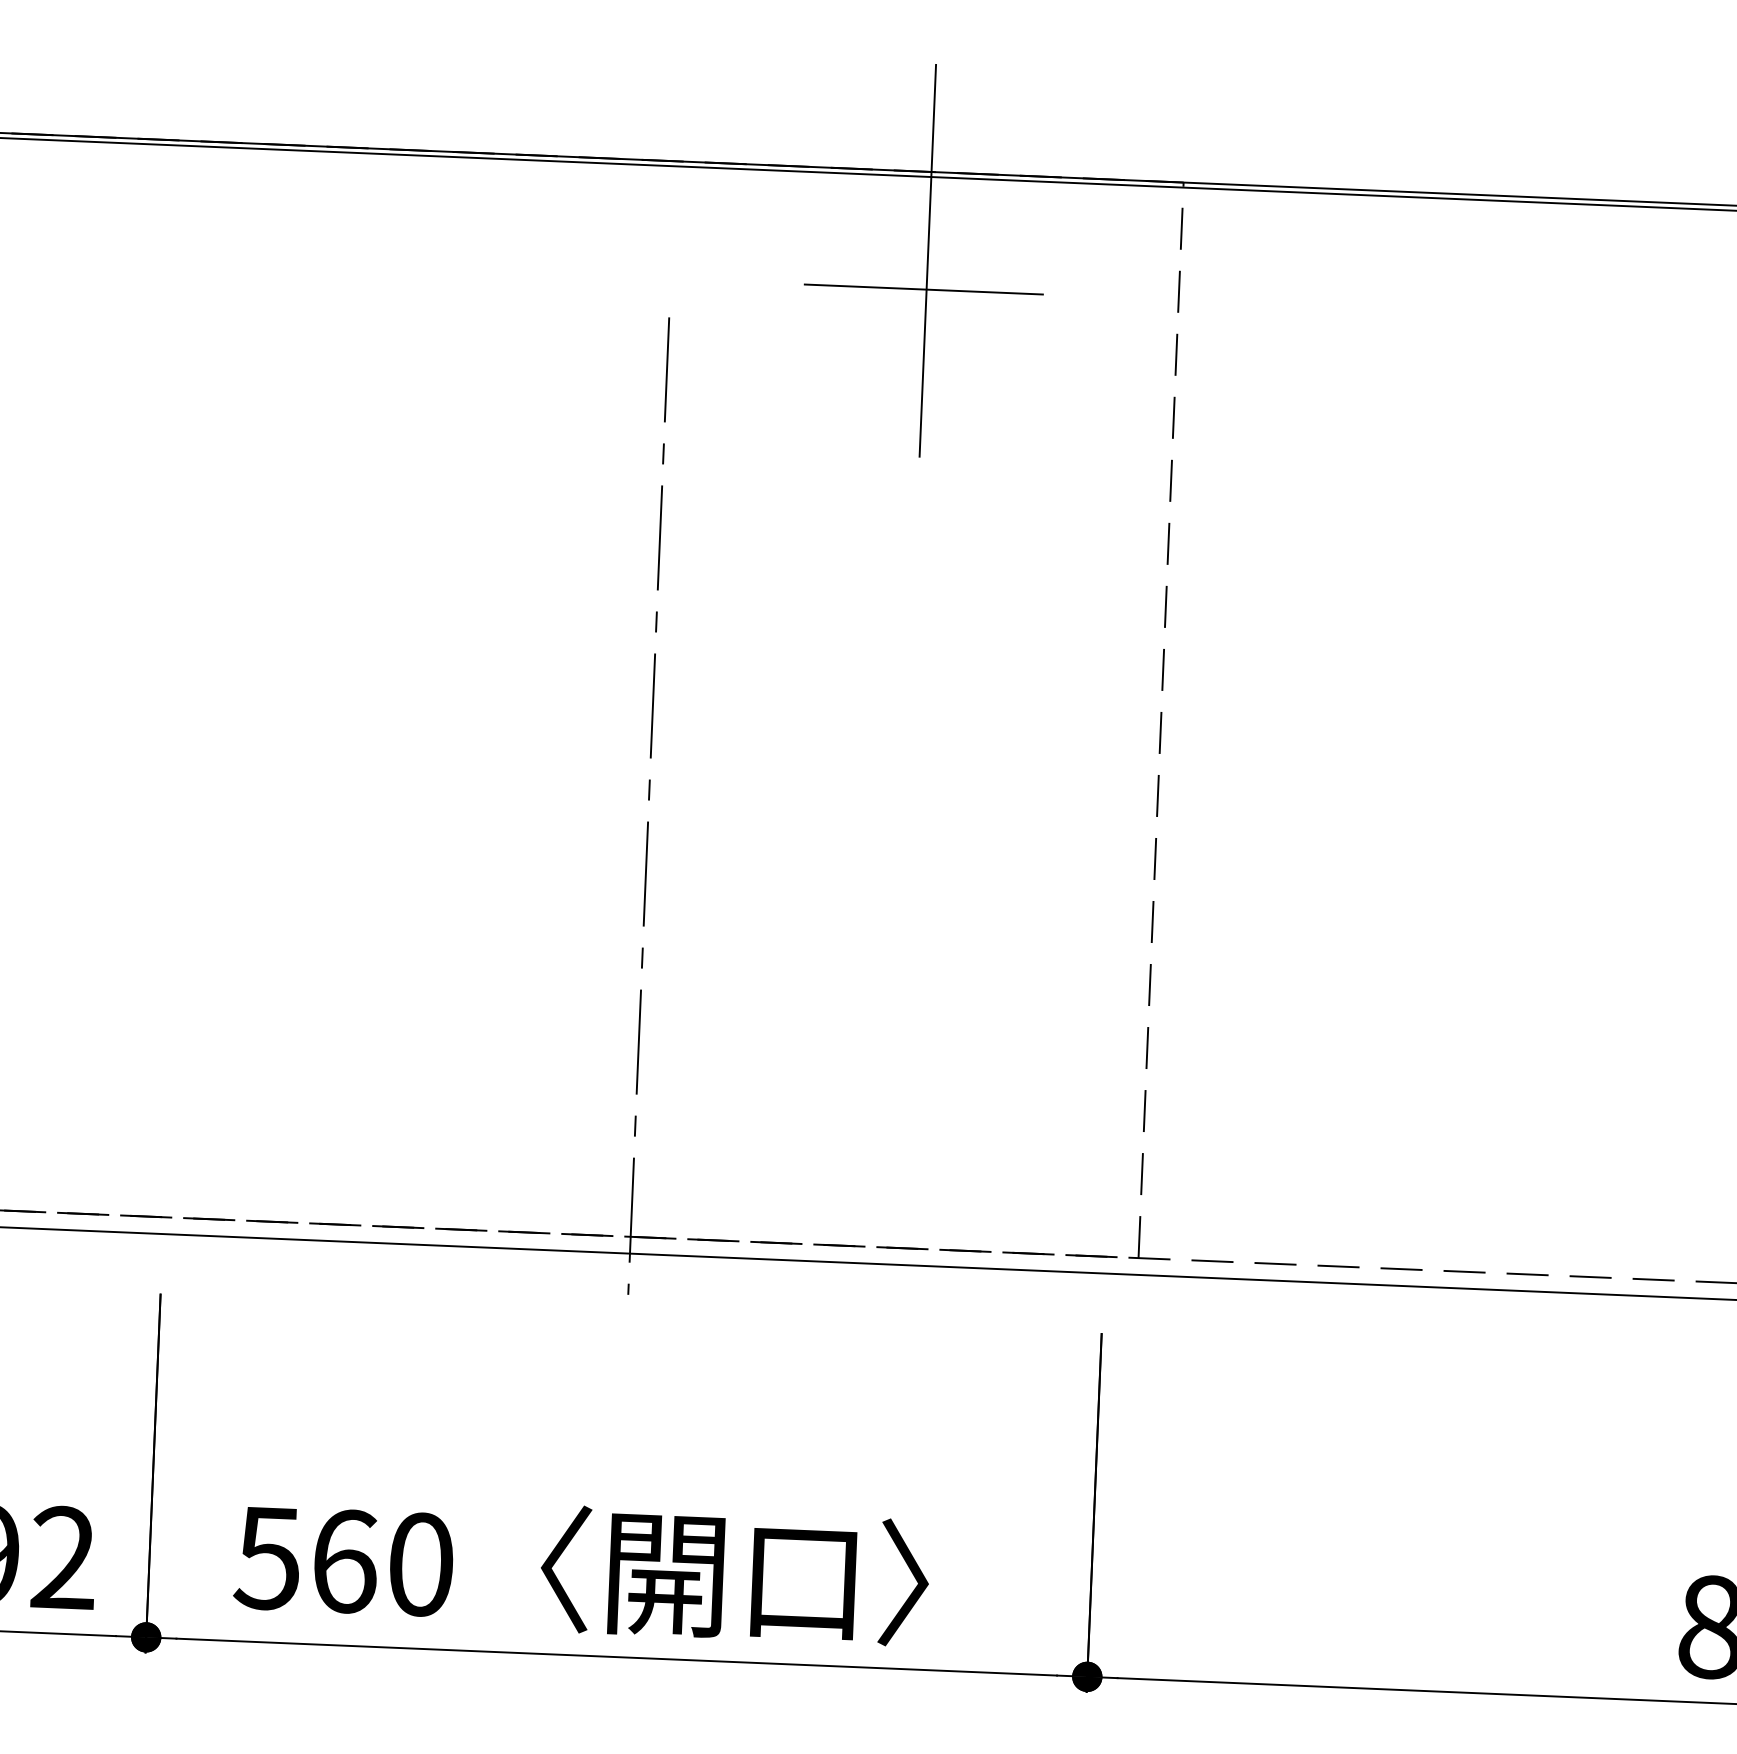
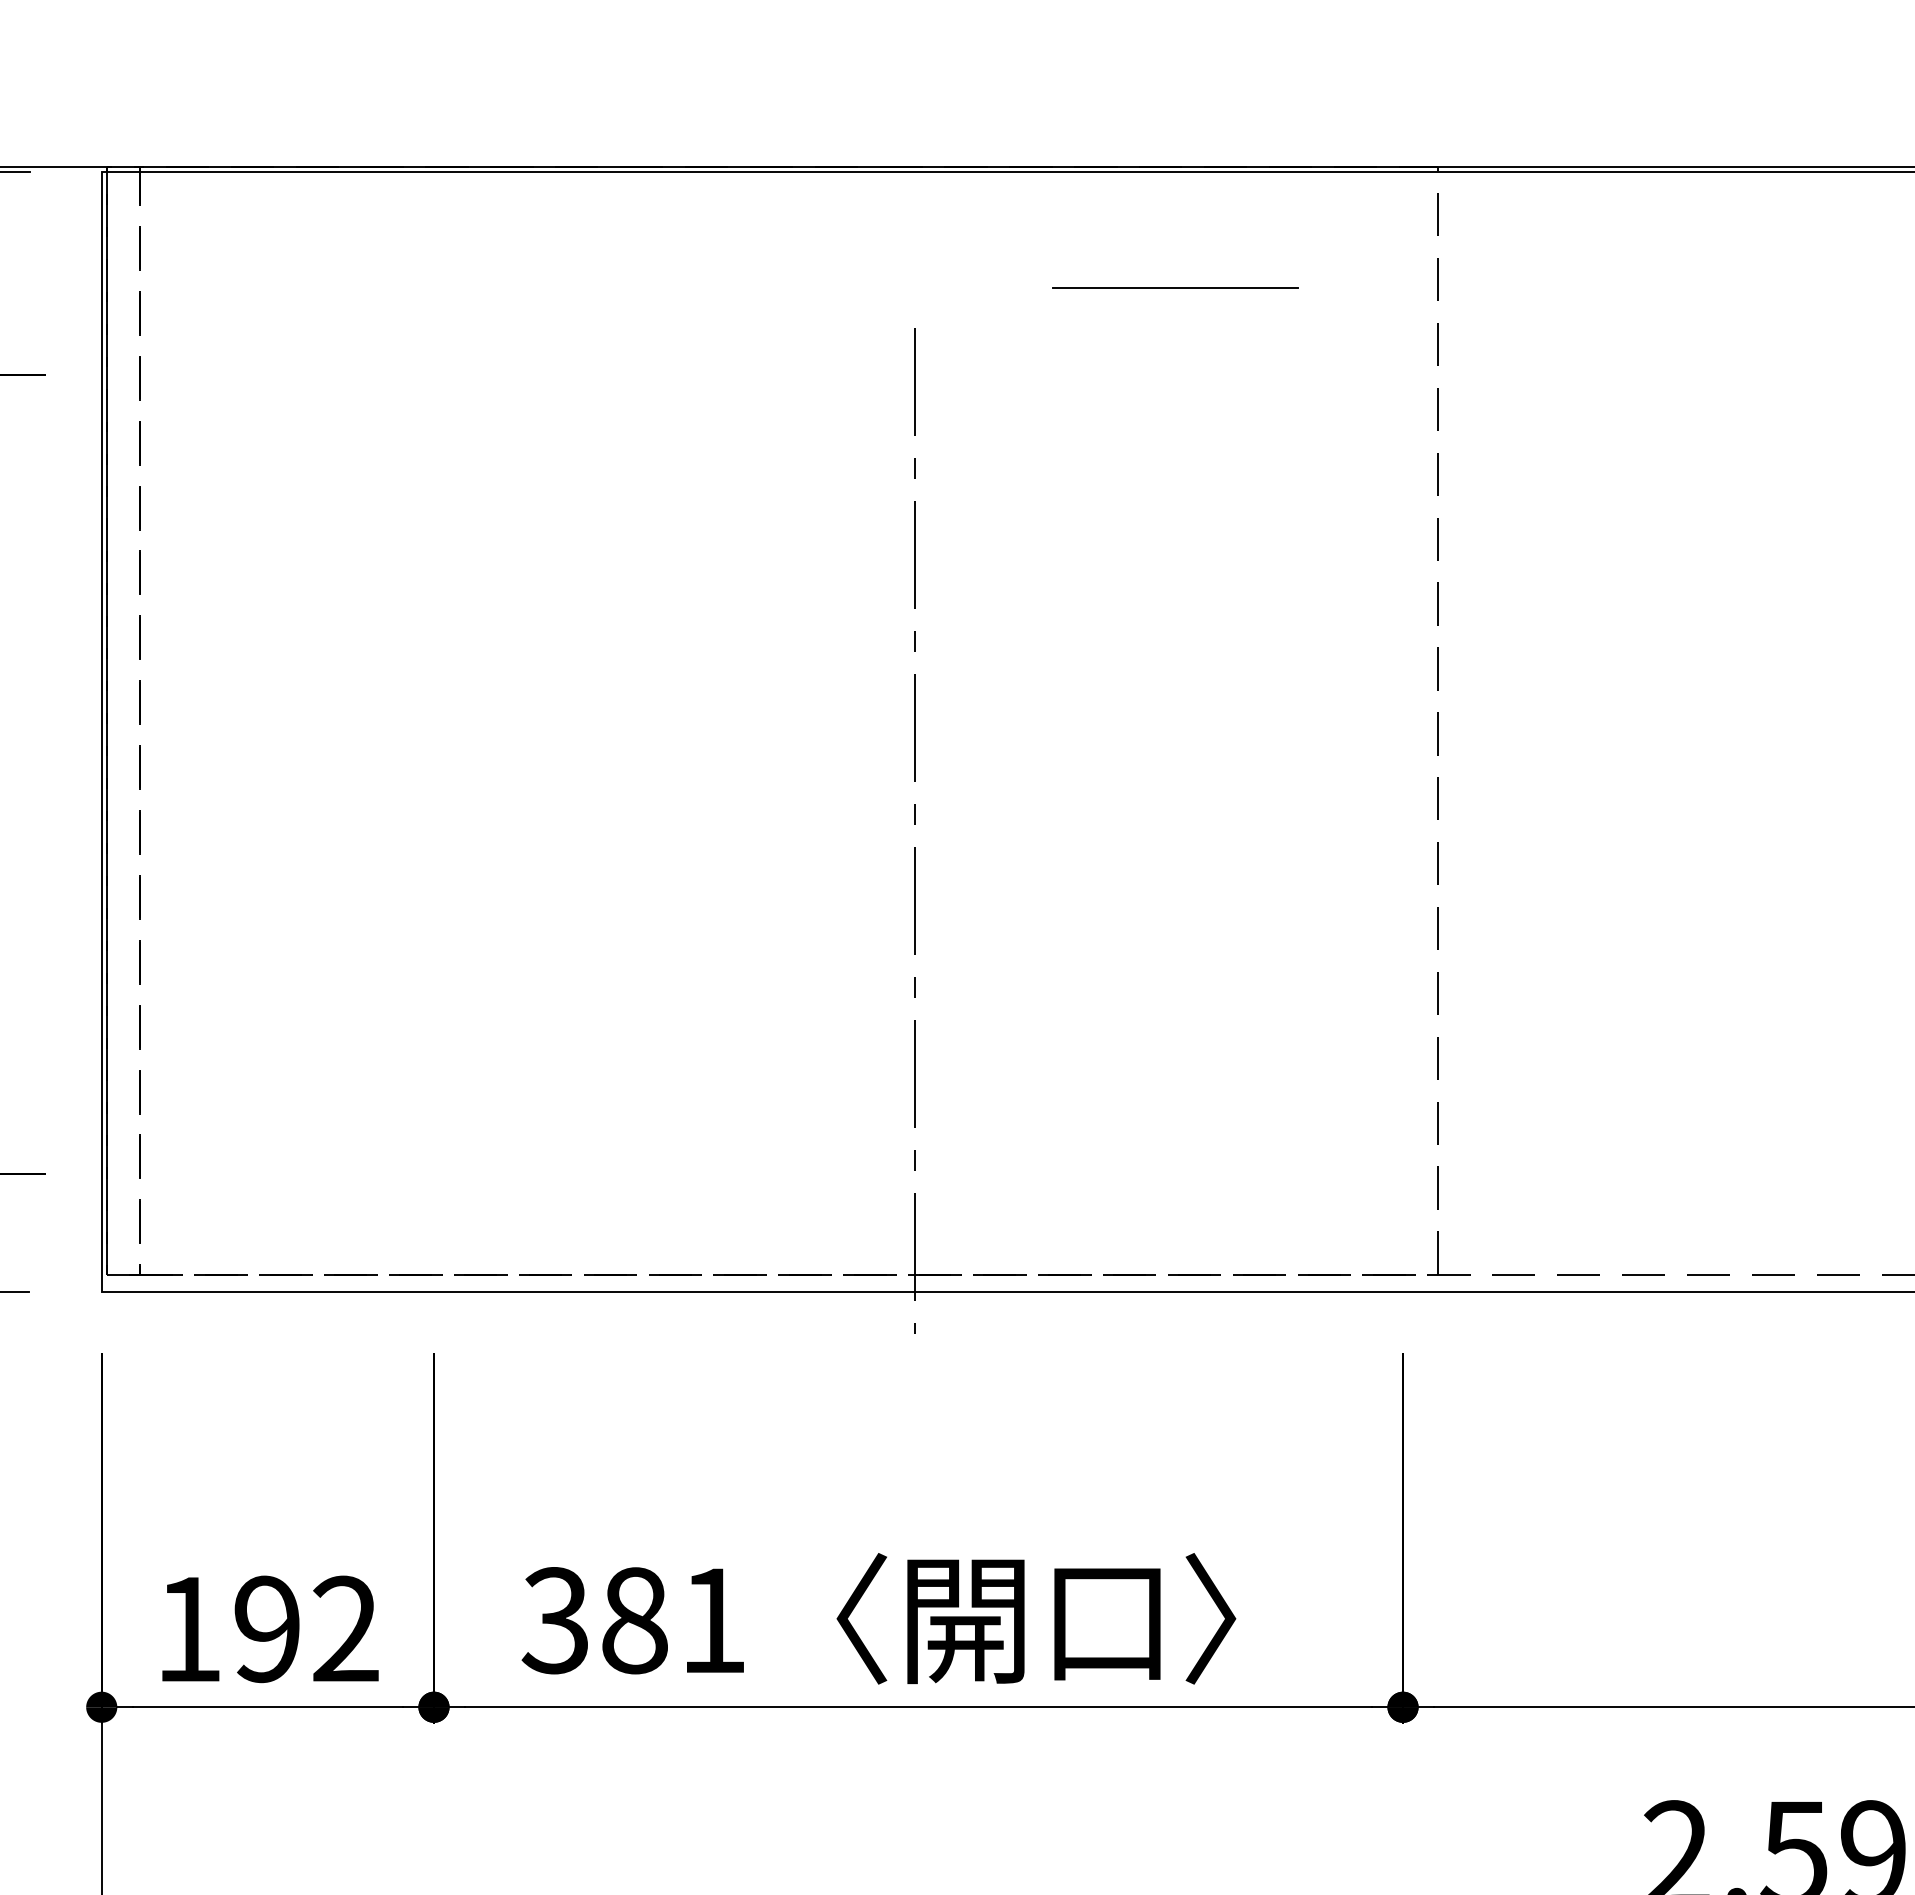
line: (928, 260) -> (1178, 258), removed
text: (343, 1561) -> (633, 1620), 560 -> 381

